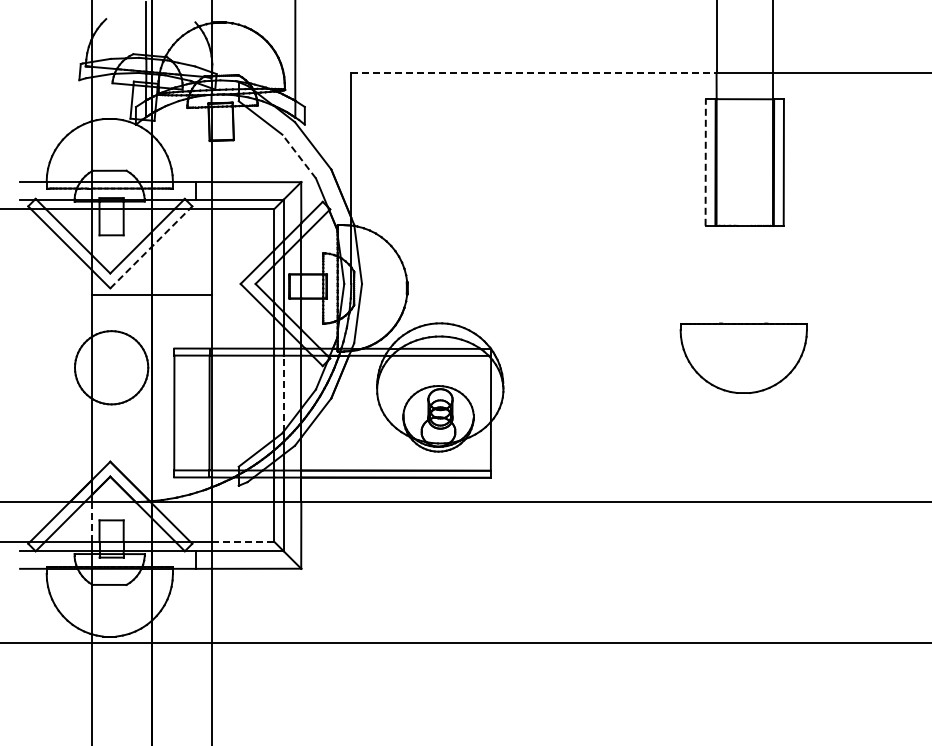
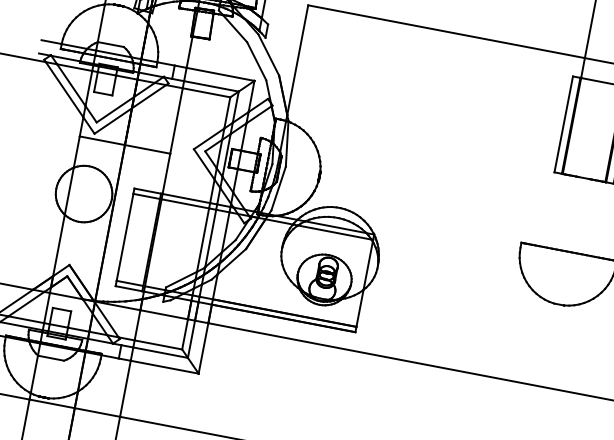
line: (533, 72) -> (446, 31), dashed -> solid
line: (299, 156) -> (256, 61), dashed -> solid
line: (705, 161) -> (563, 123), dashed -> solid
line: (150, 248) -> (130, 109), dashed -> solid
line: (283, 393) -> (210, 238), dashed -> solid
line: (92, 521) -> (47, 307), dashed -> solid
line: (243, 541) -> (158, 344), dashed -> solid

